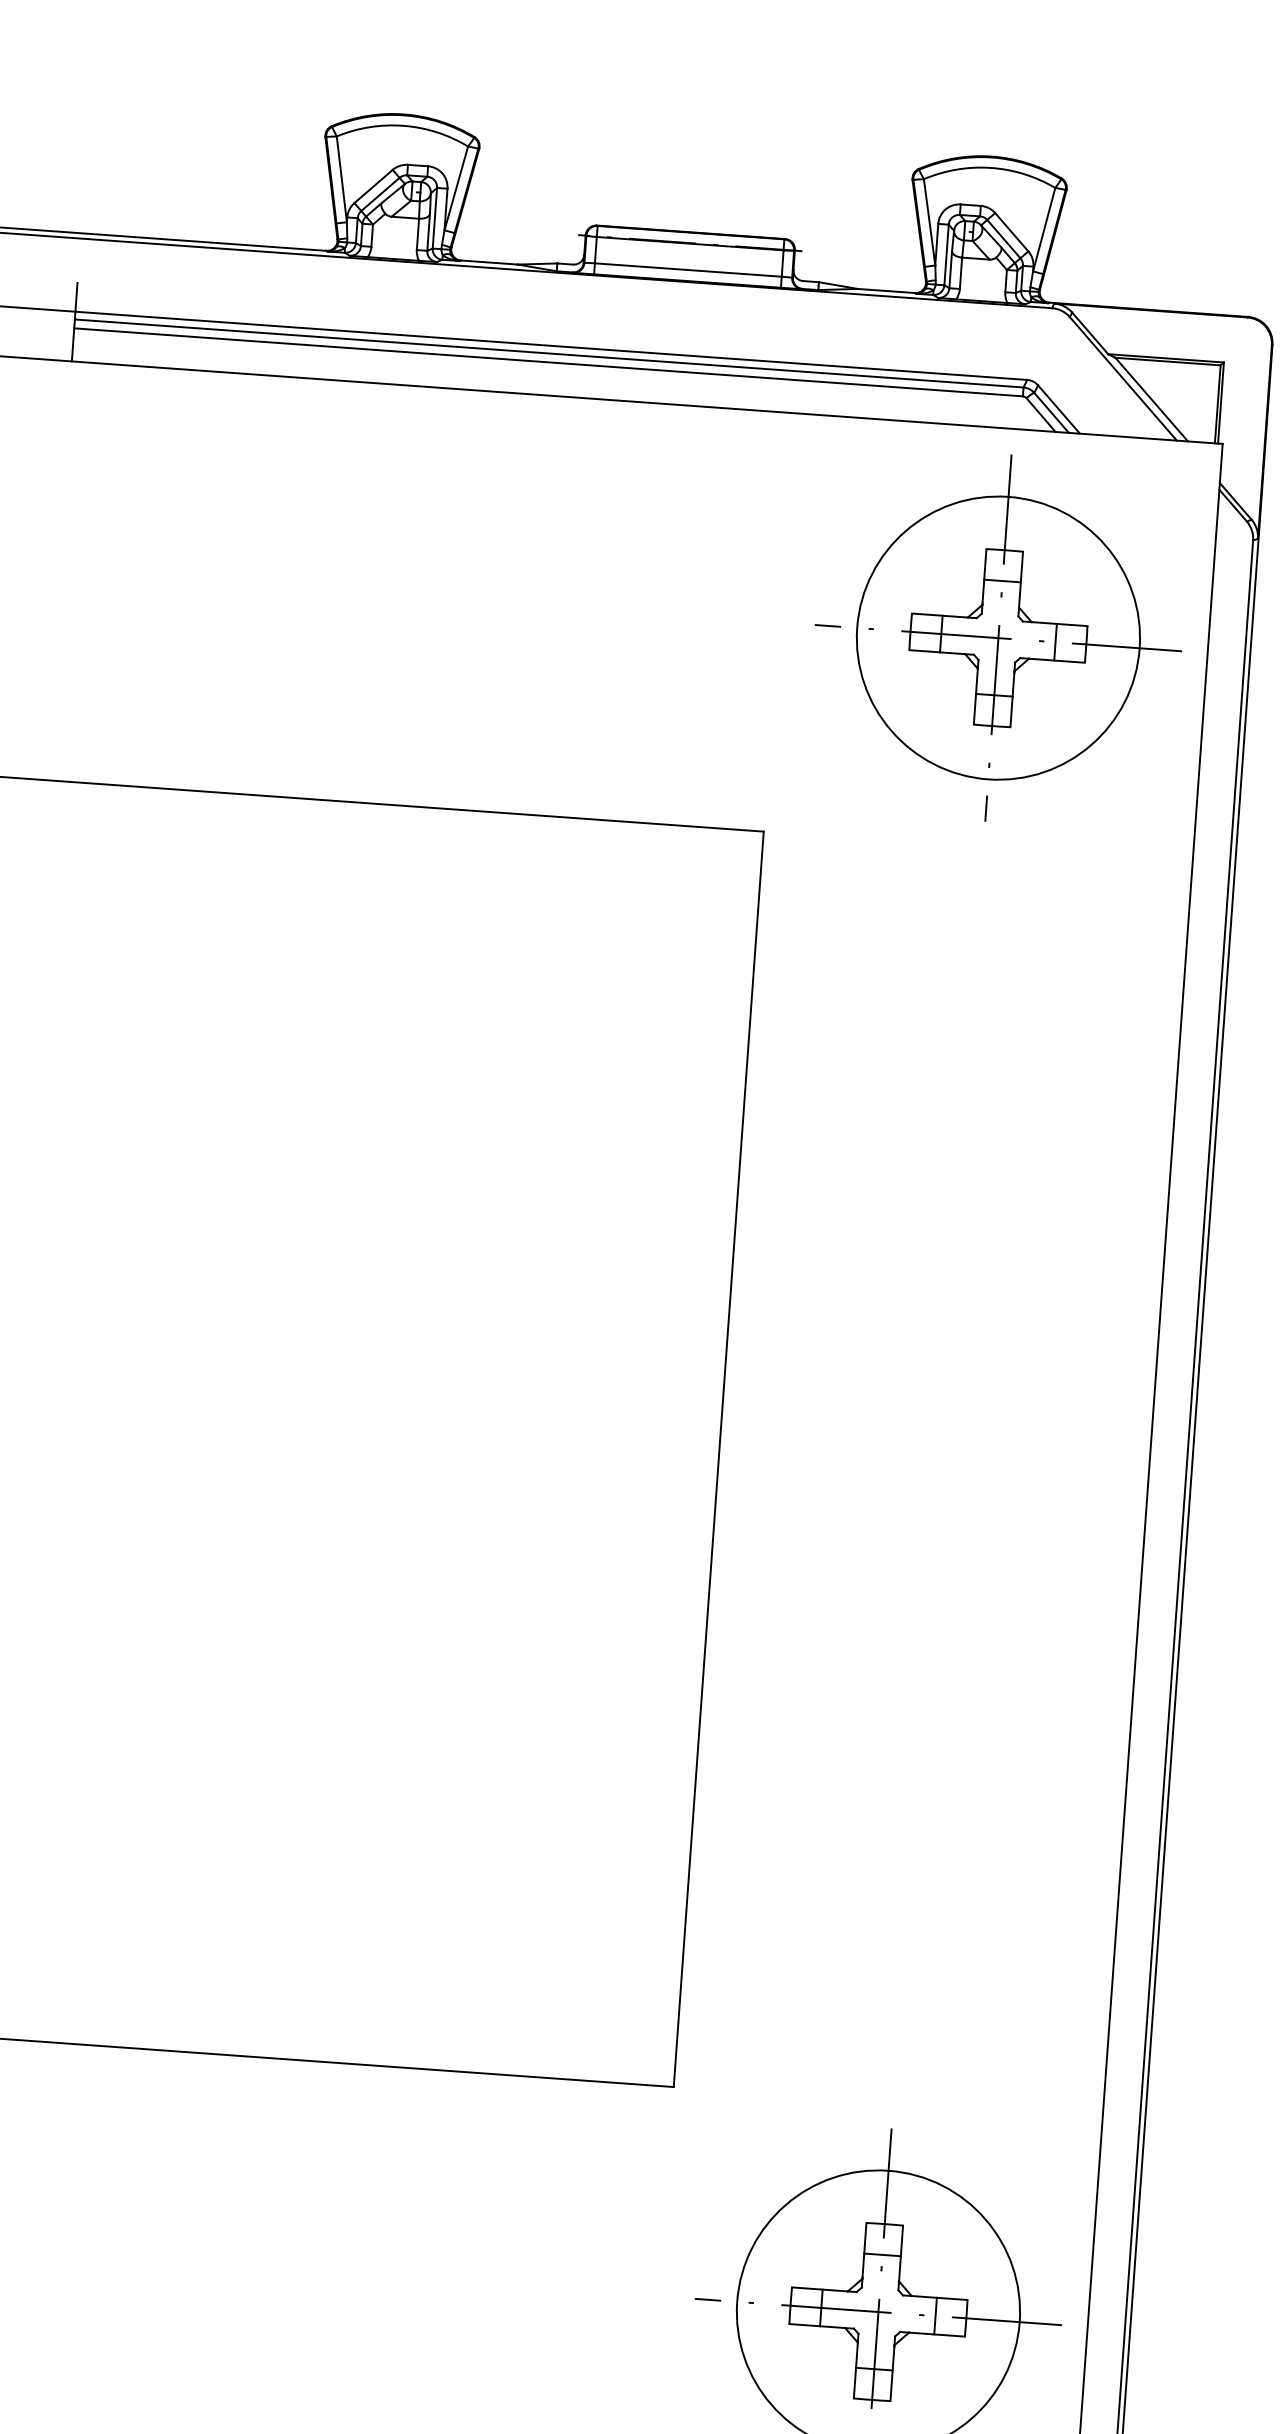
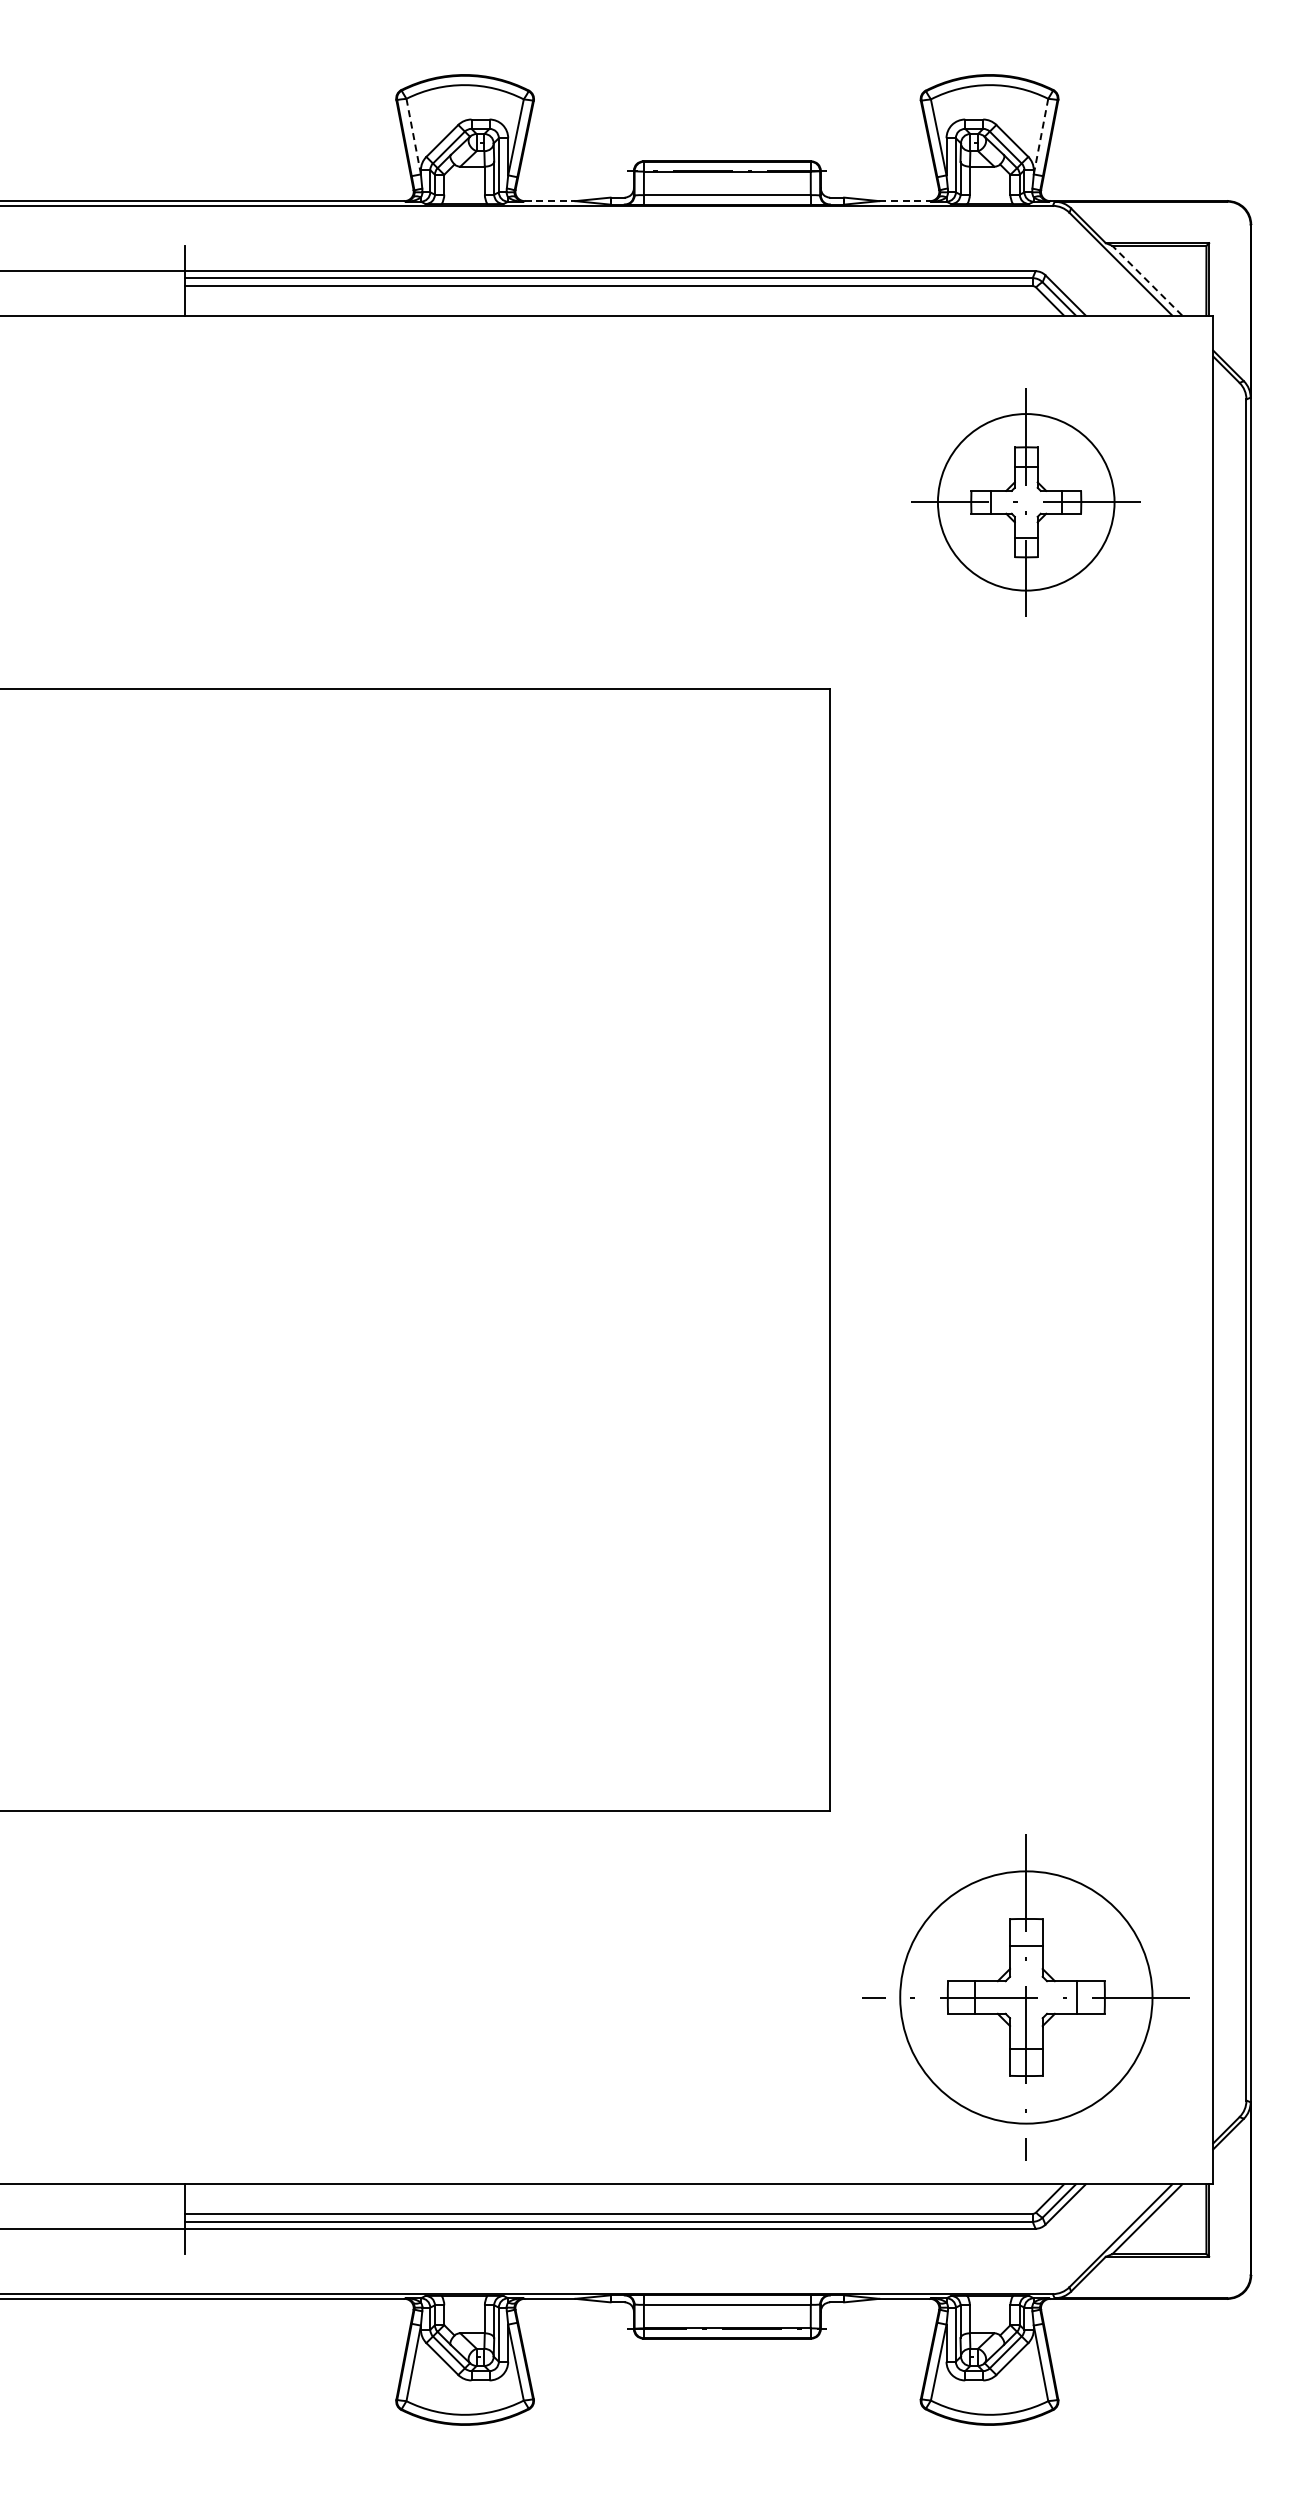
line: (341, 179) -> (413, 136), solid -> dashed
line: (1044, 229) -> (1041, 136), solid -> dashed
line: (489, 262) -> (550, 201), solid -> dashed
line: (887, 291) -> (905, 201), solid -> dashed
line: (1151, 399) -> (1147, 280), solid -> dashed
part: (997, 636) -> (1025, 501), size x0.7

